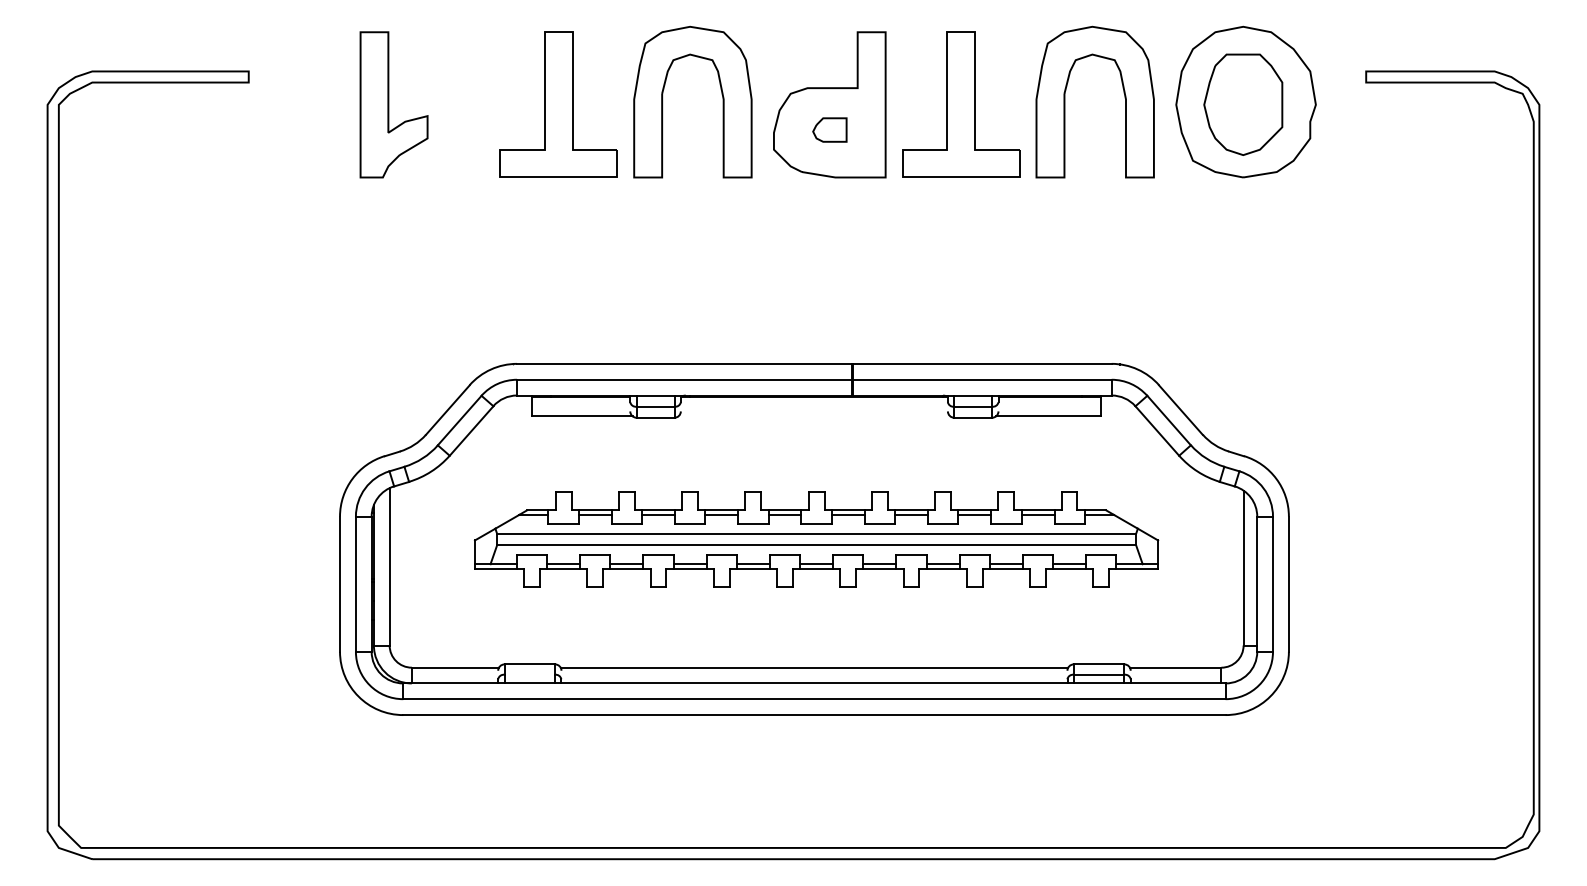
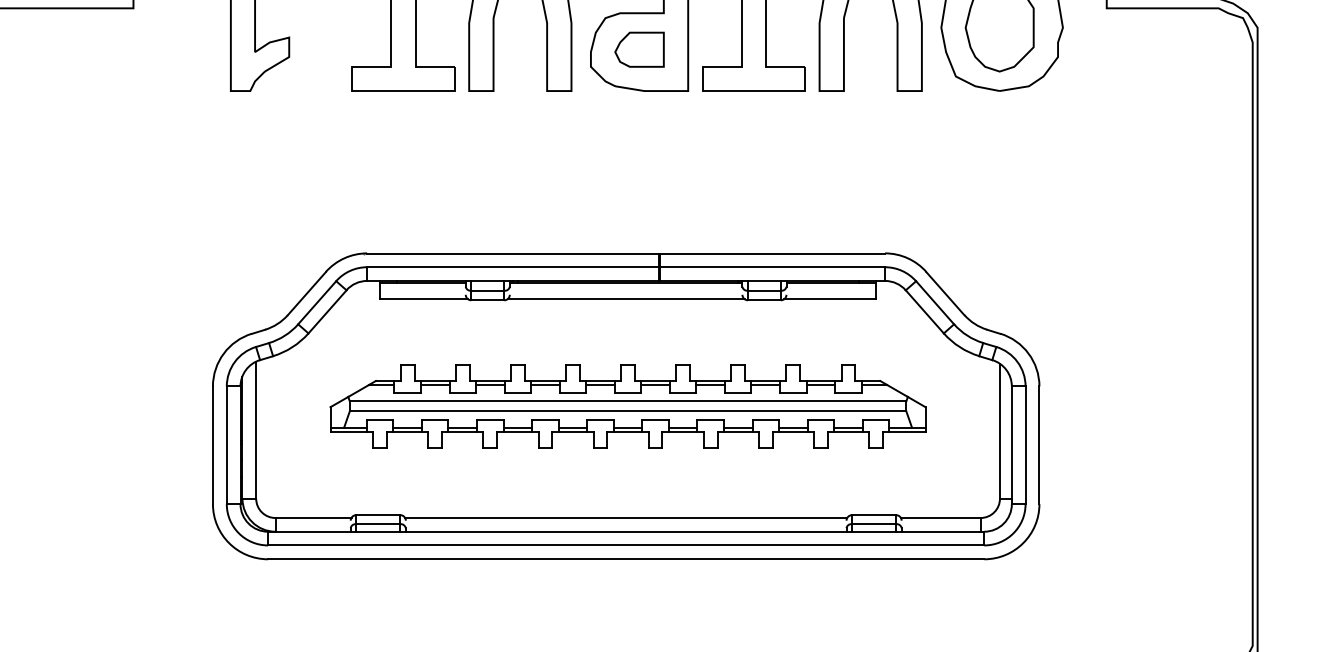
part: (829, 129) -> (639, 49), size x1.67
line: (814, 416) -> (626, 299), added
line: (529, 674) -> (377, 523), added

